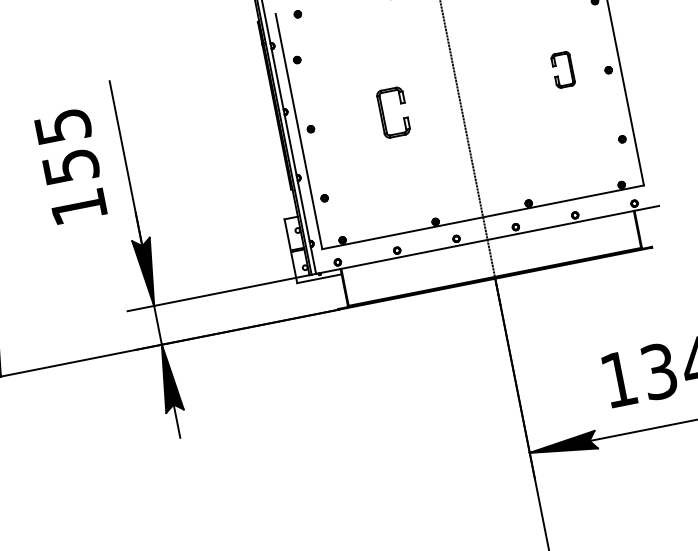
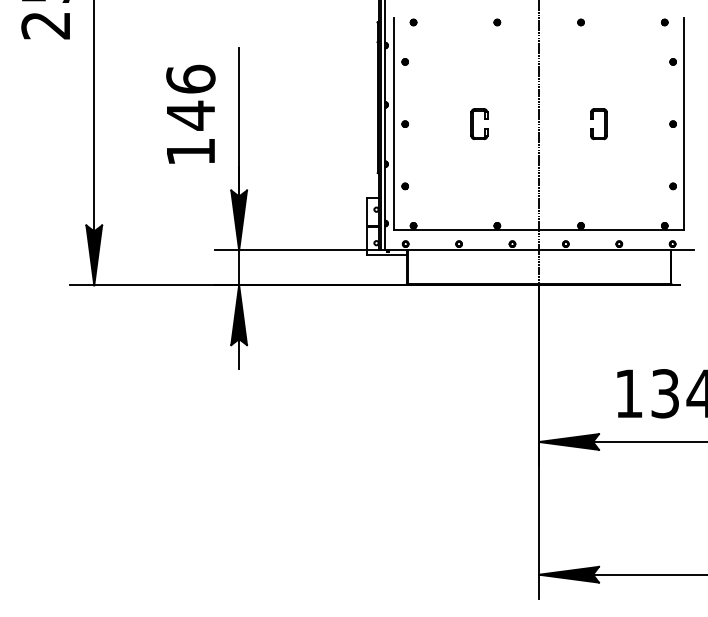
part: (562, 70) -> (598, 124), moved
part: (393, 113) -> (479, 124), size x0.71
text: (66, 146) -> (190, 97), 155 -> 146

